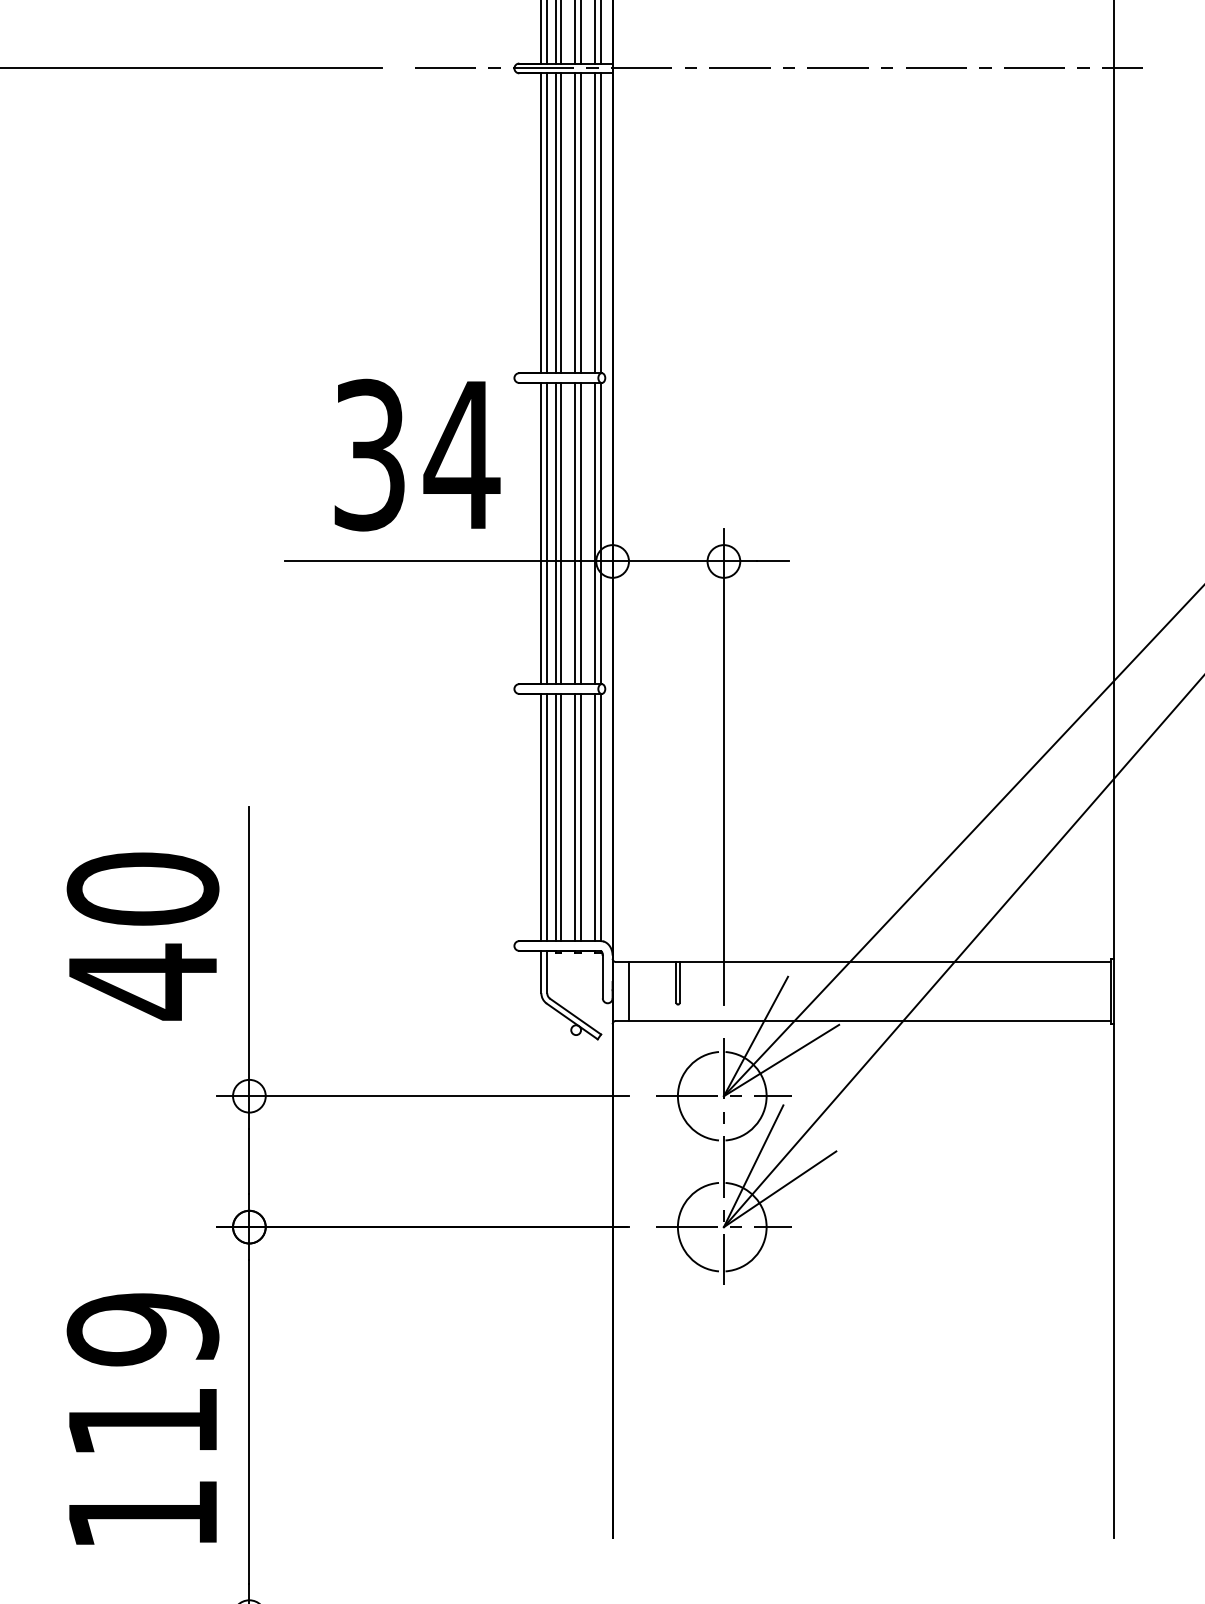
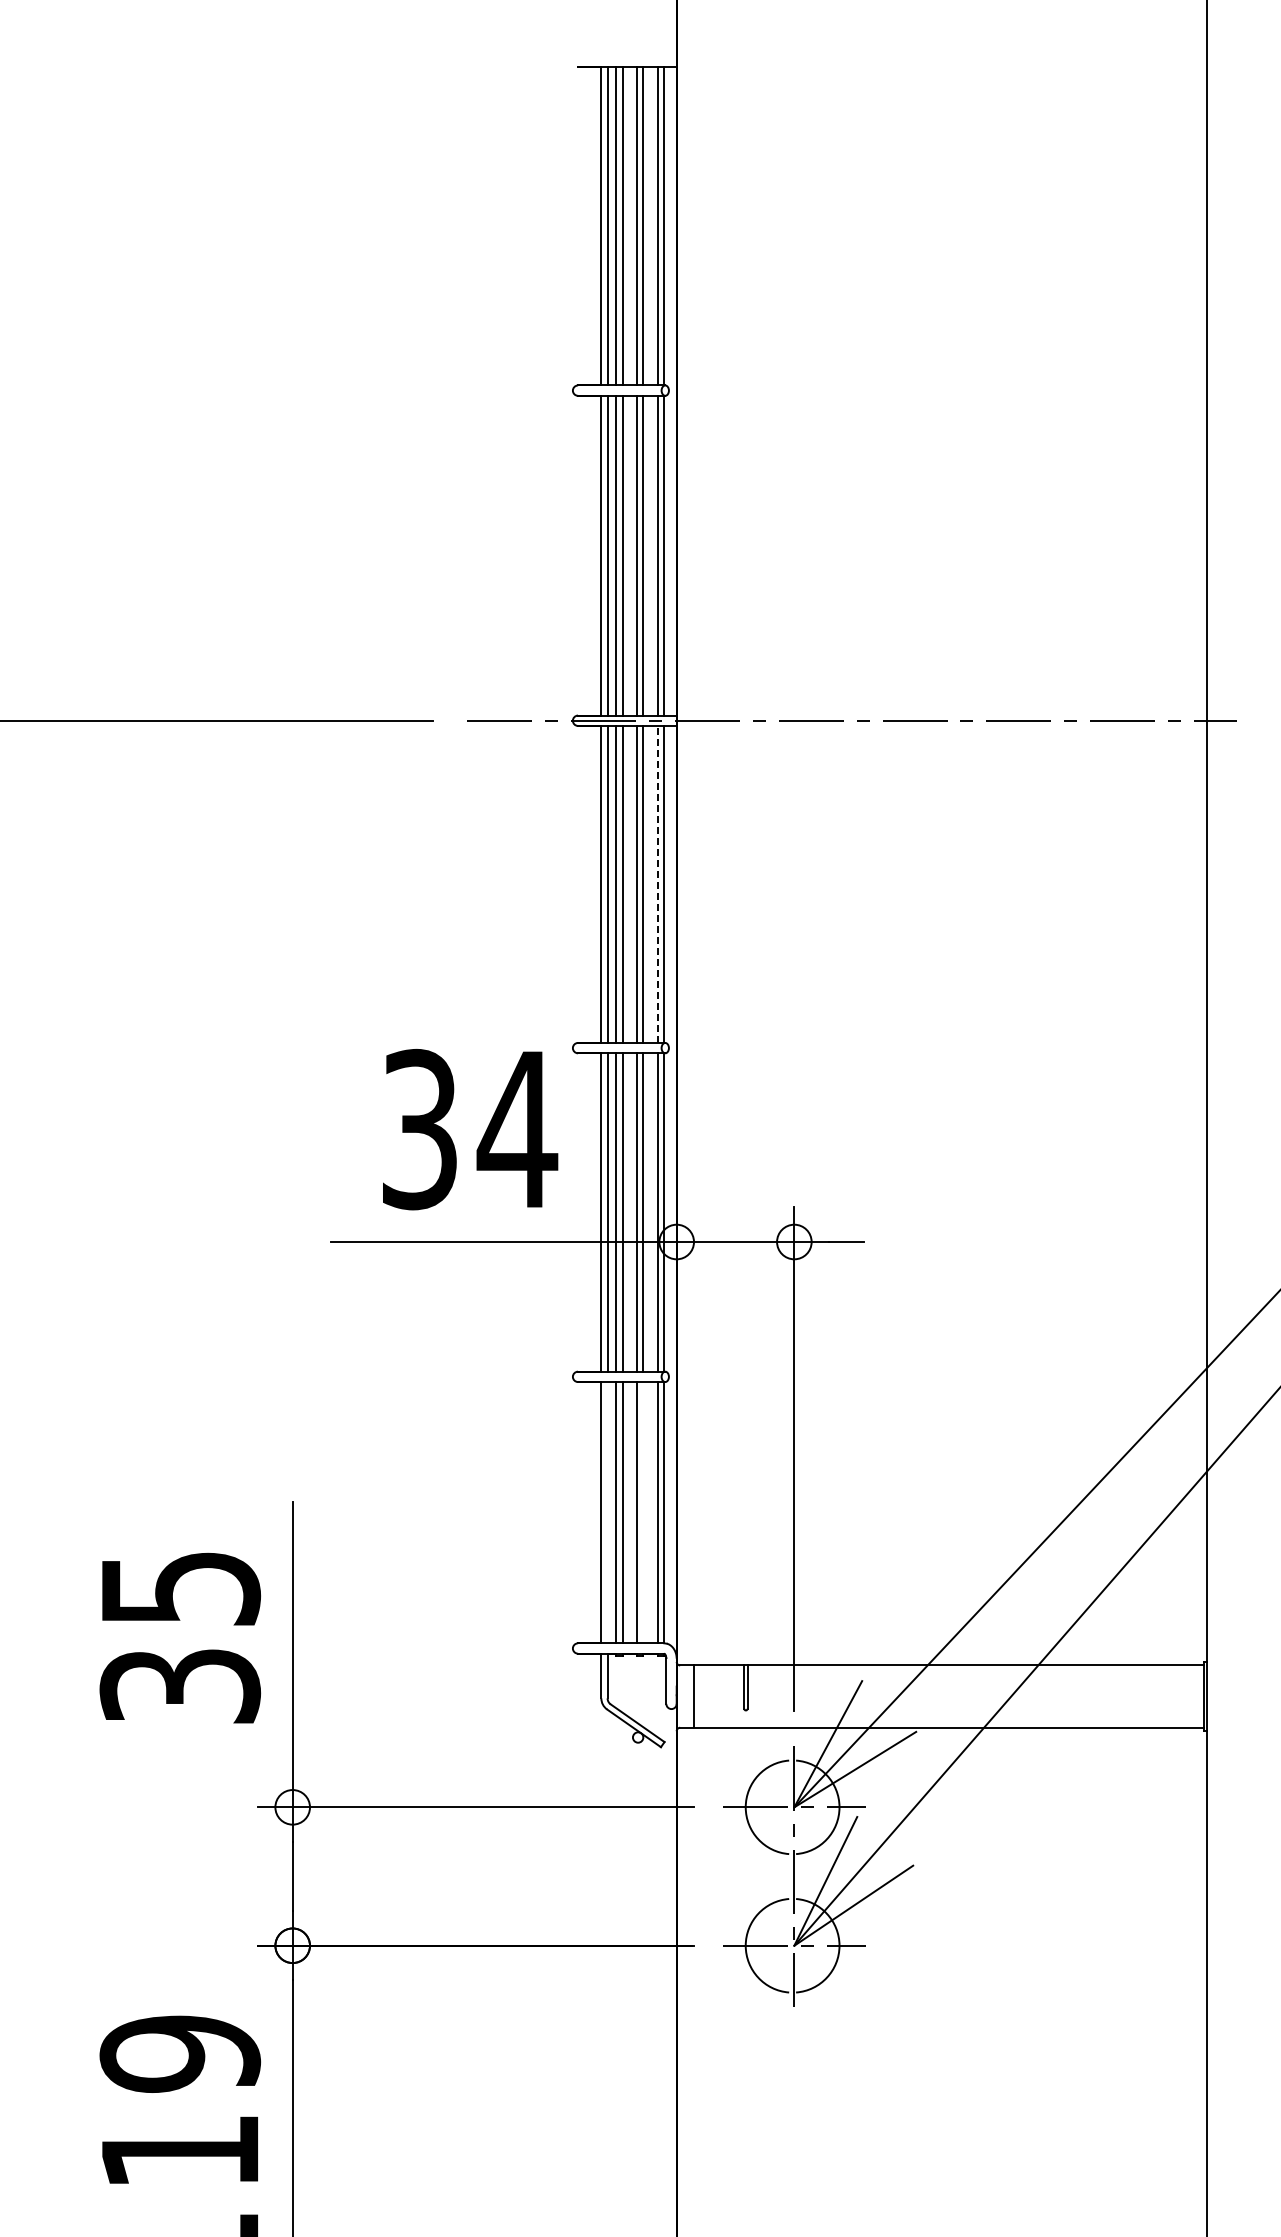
line: (595, 222) -> (658, 883), solid -> dashed
line: (547, 817) -> (607, 1512), removed
line: (581, 817) -> (643, 1512), removed
text: (143, 936) -> (180, 1638), 40 -> 35

